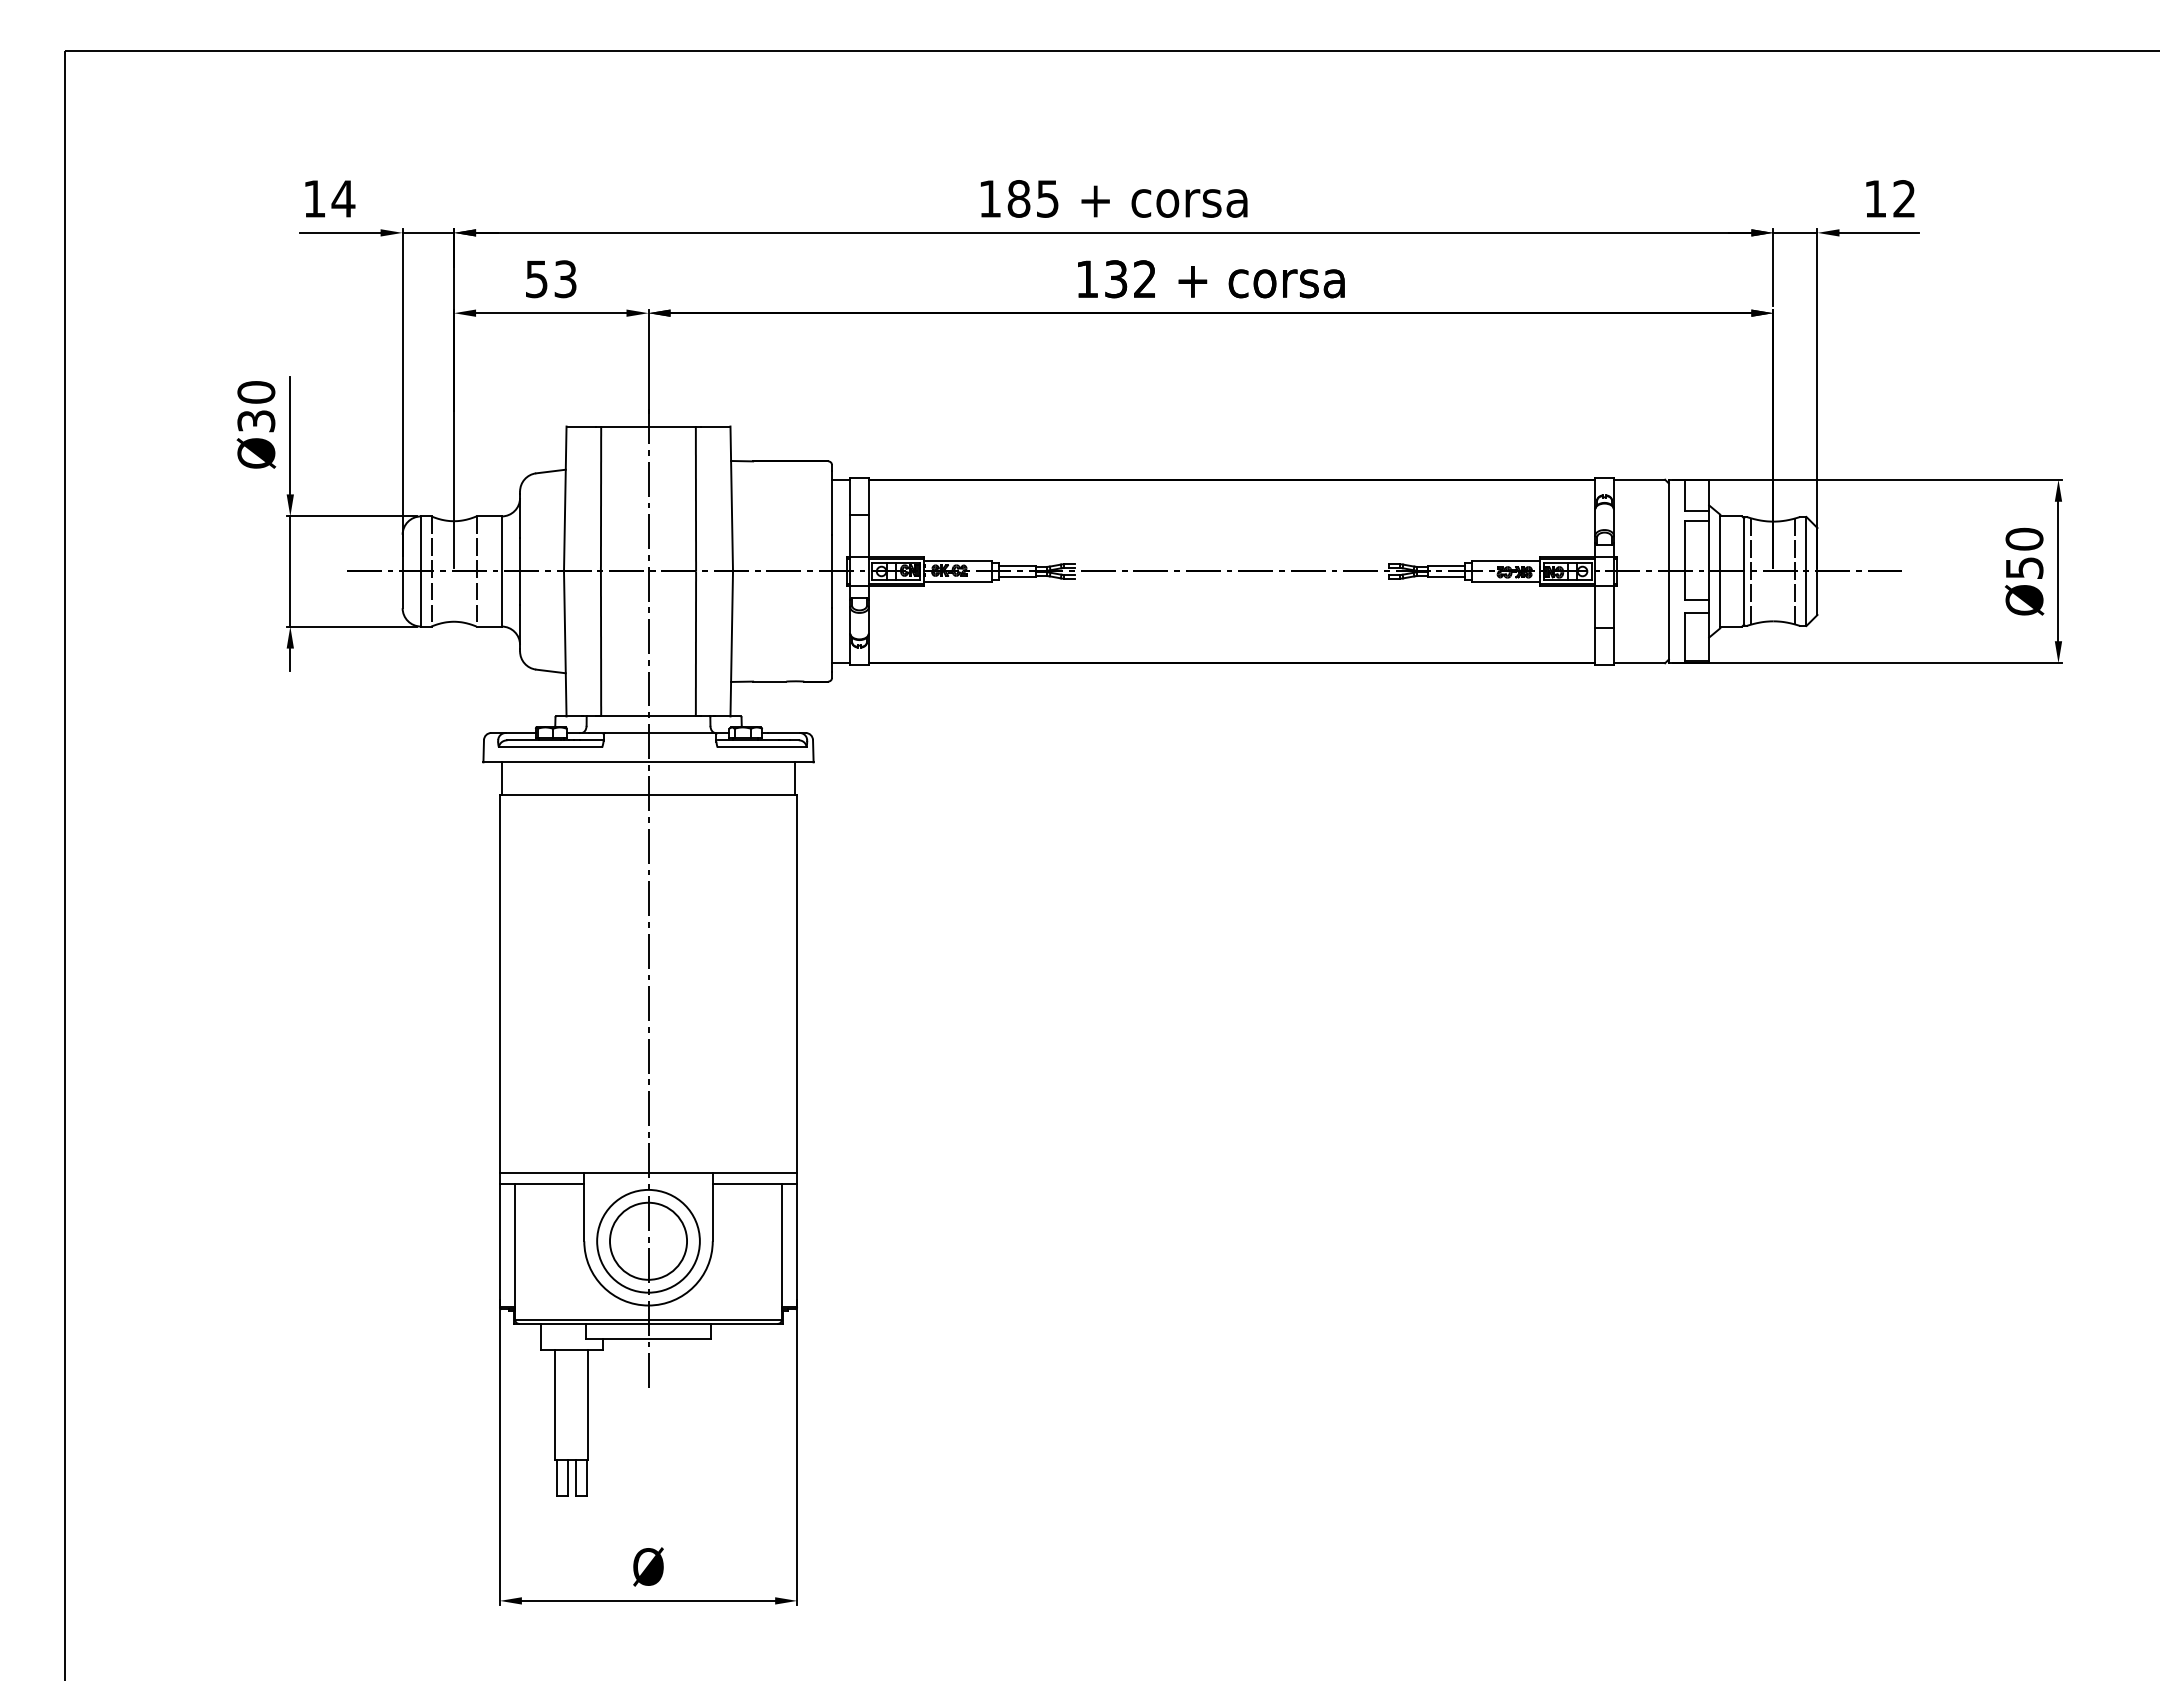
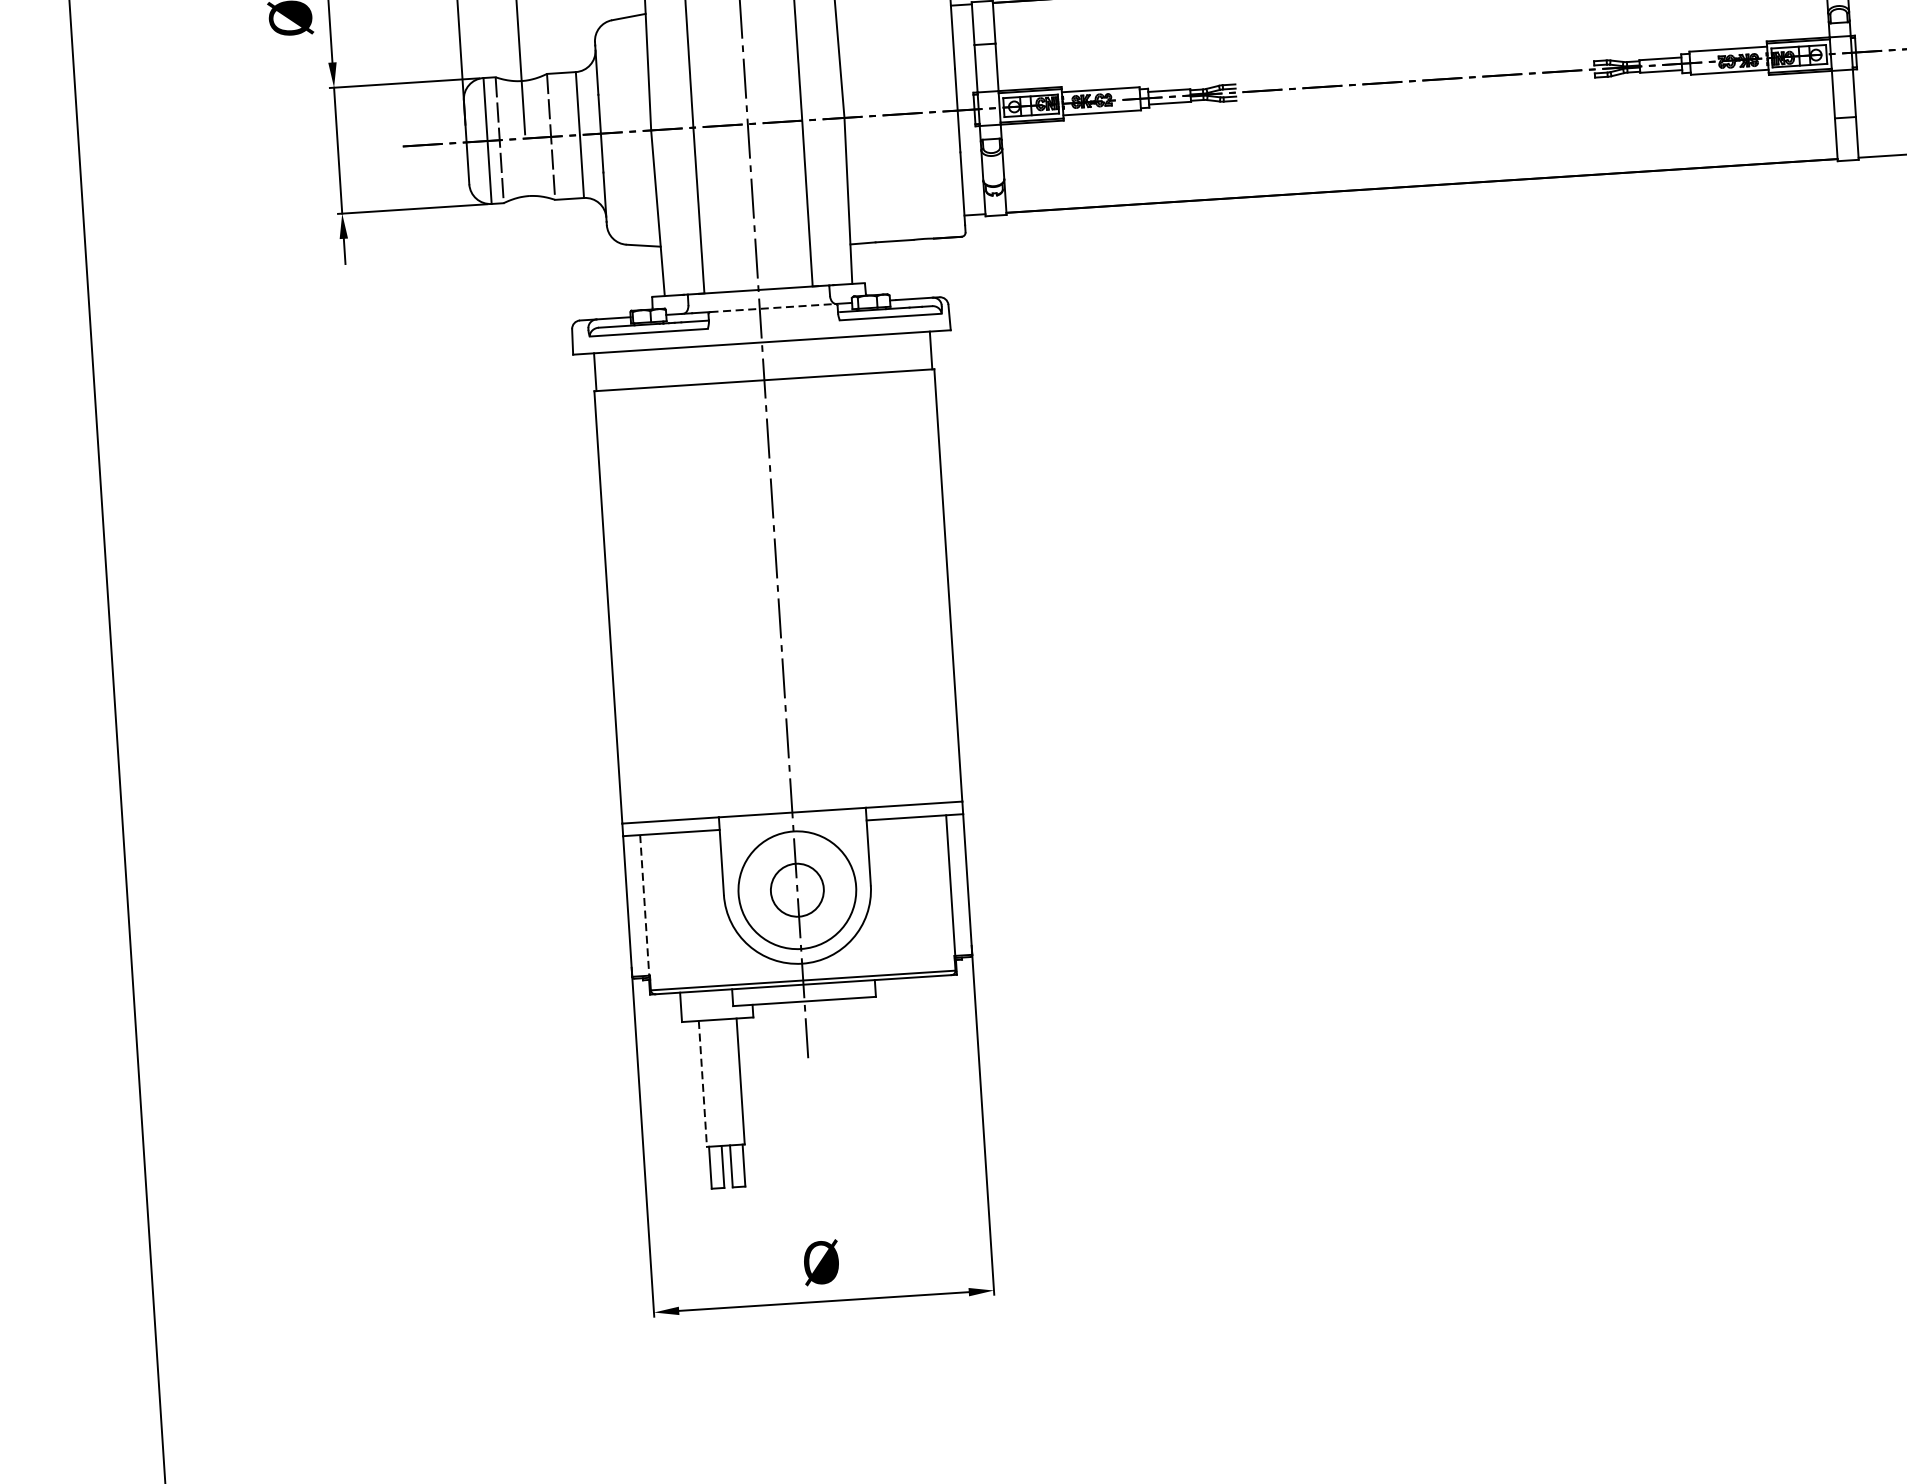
line: (660, 732) -> (773, 307), solid -> dashed
circle: (648, 1240) -> (797, 889), size x0.6
line: (514, 1246) -> (644, 906), solid -> dashed
line: (555, 1405) -> (703, 1084), solid -> dashed

